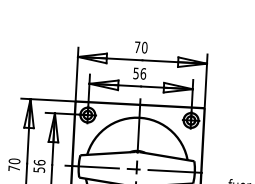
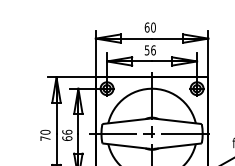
text: (136, 47) -> (146, 27), 70 -> 60
text: (39, 169) -> (67, 138), 56 -> 66

